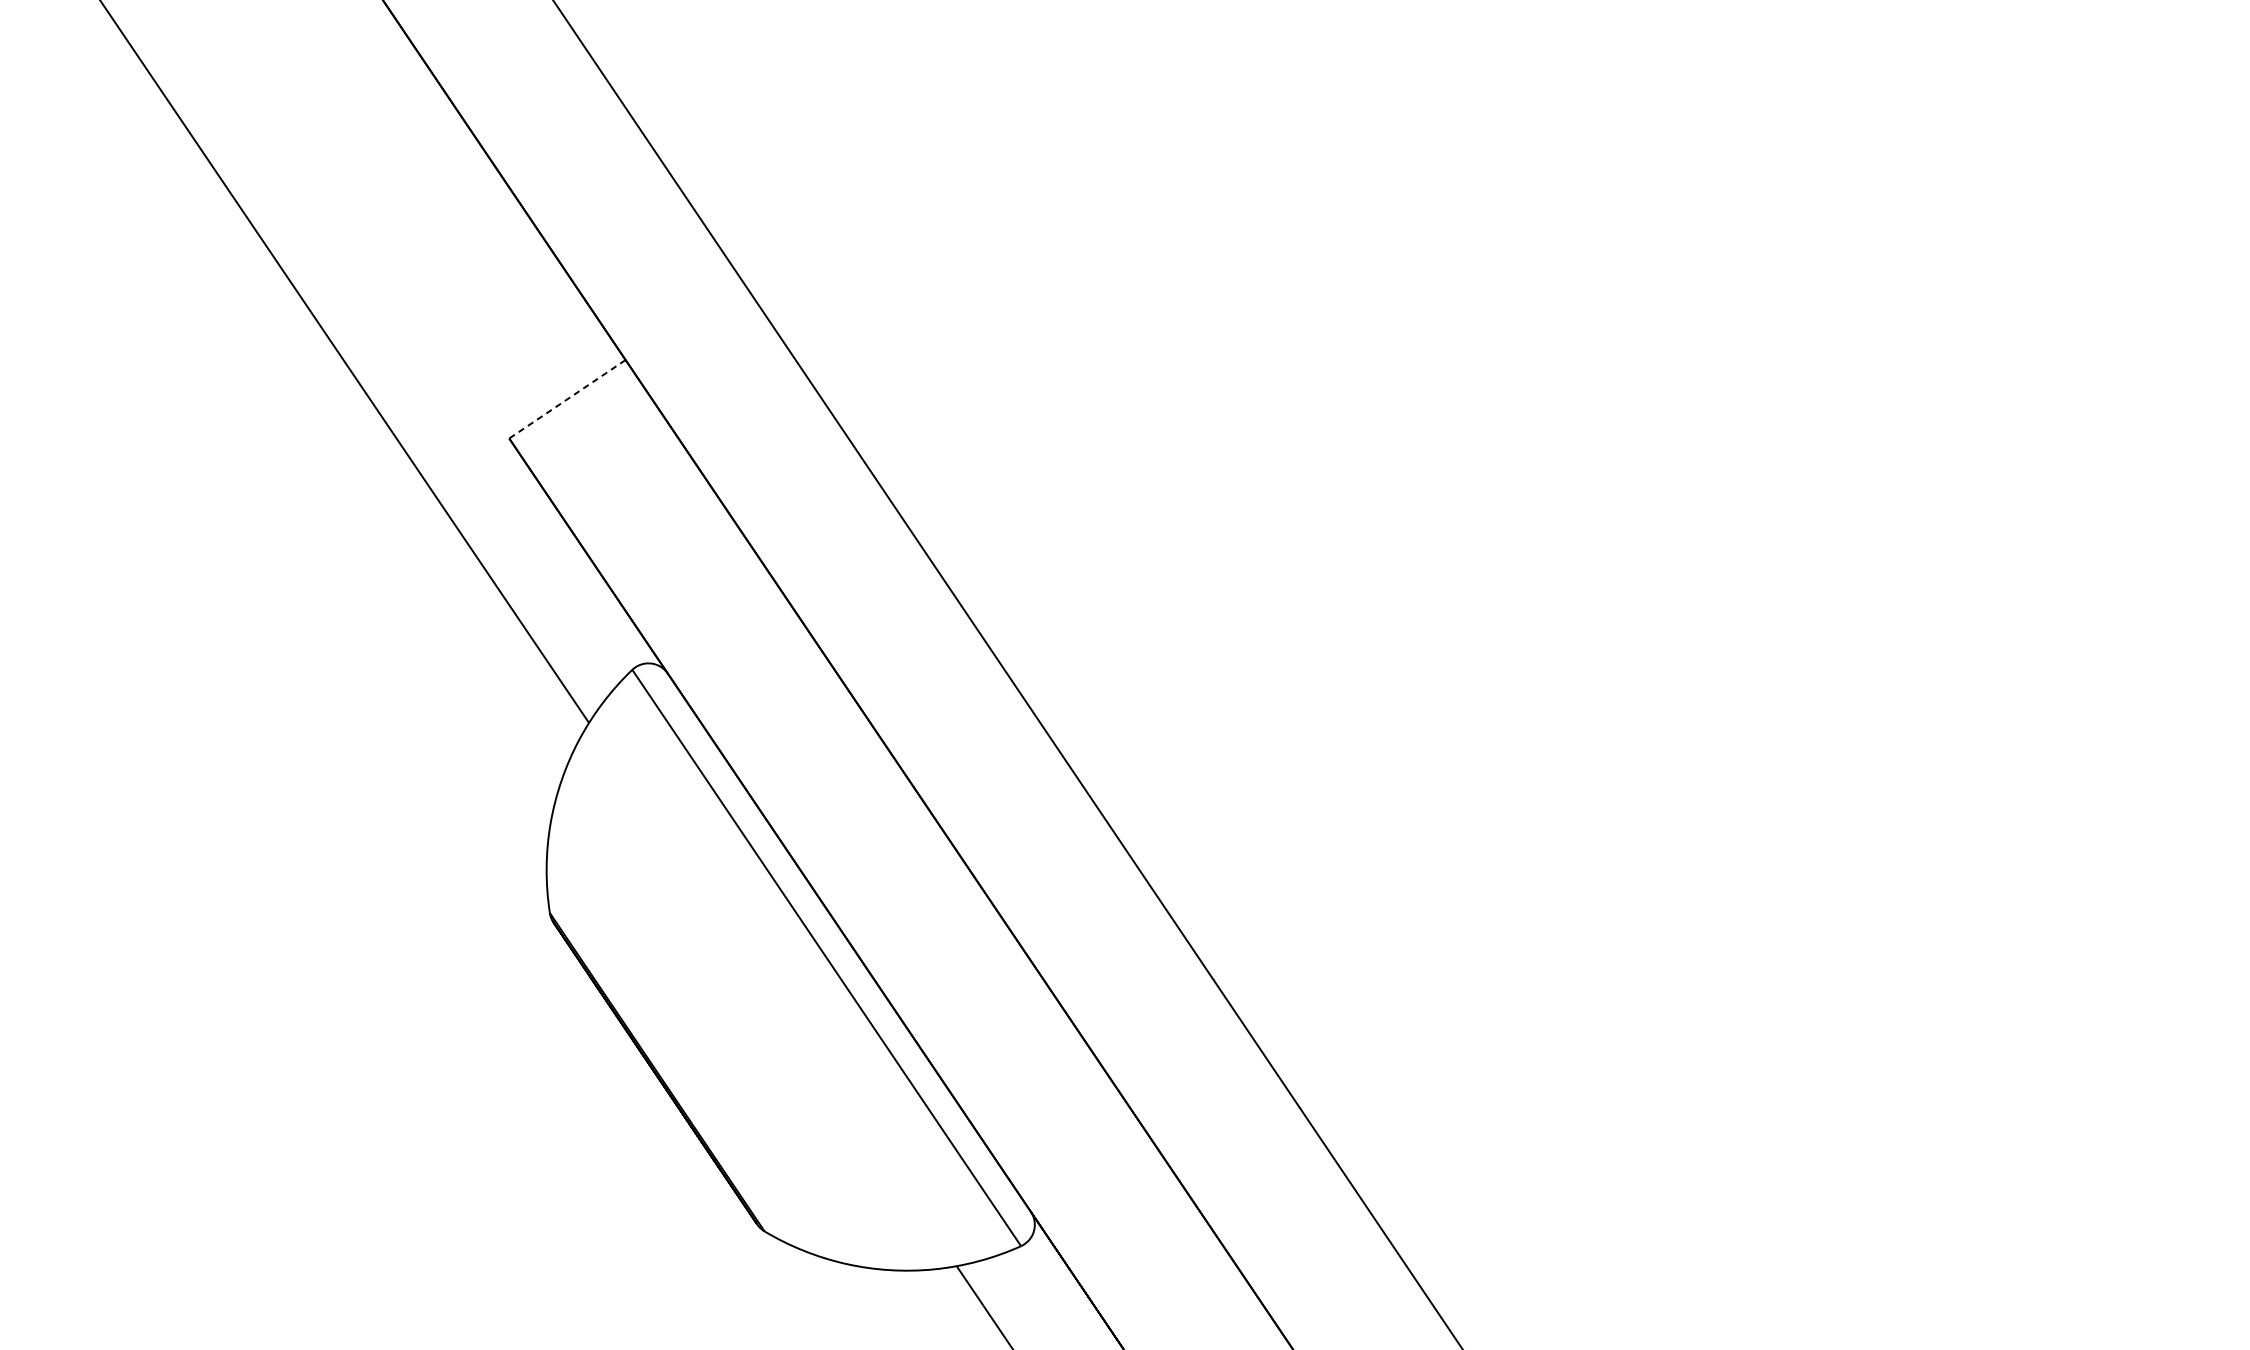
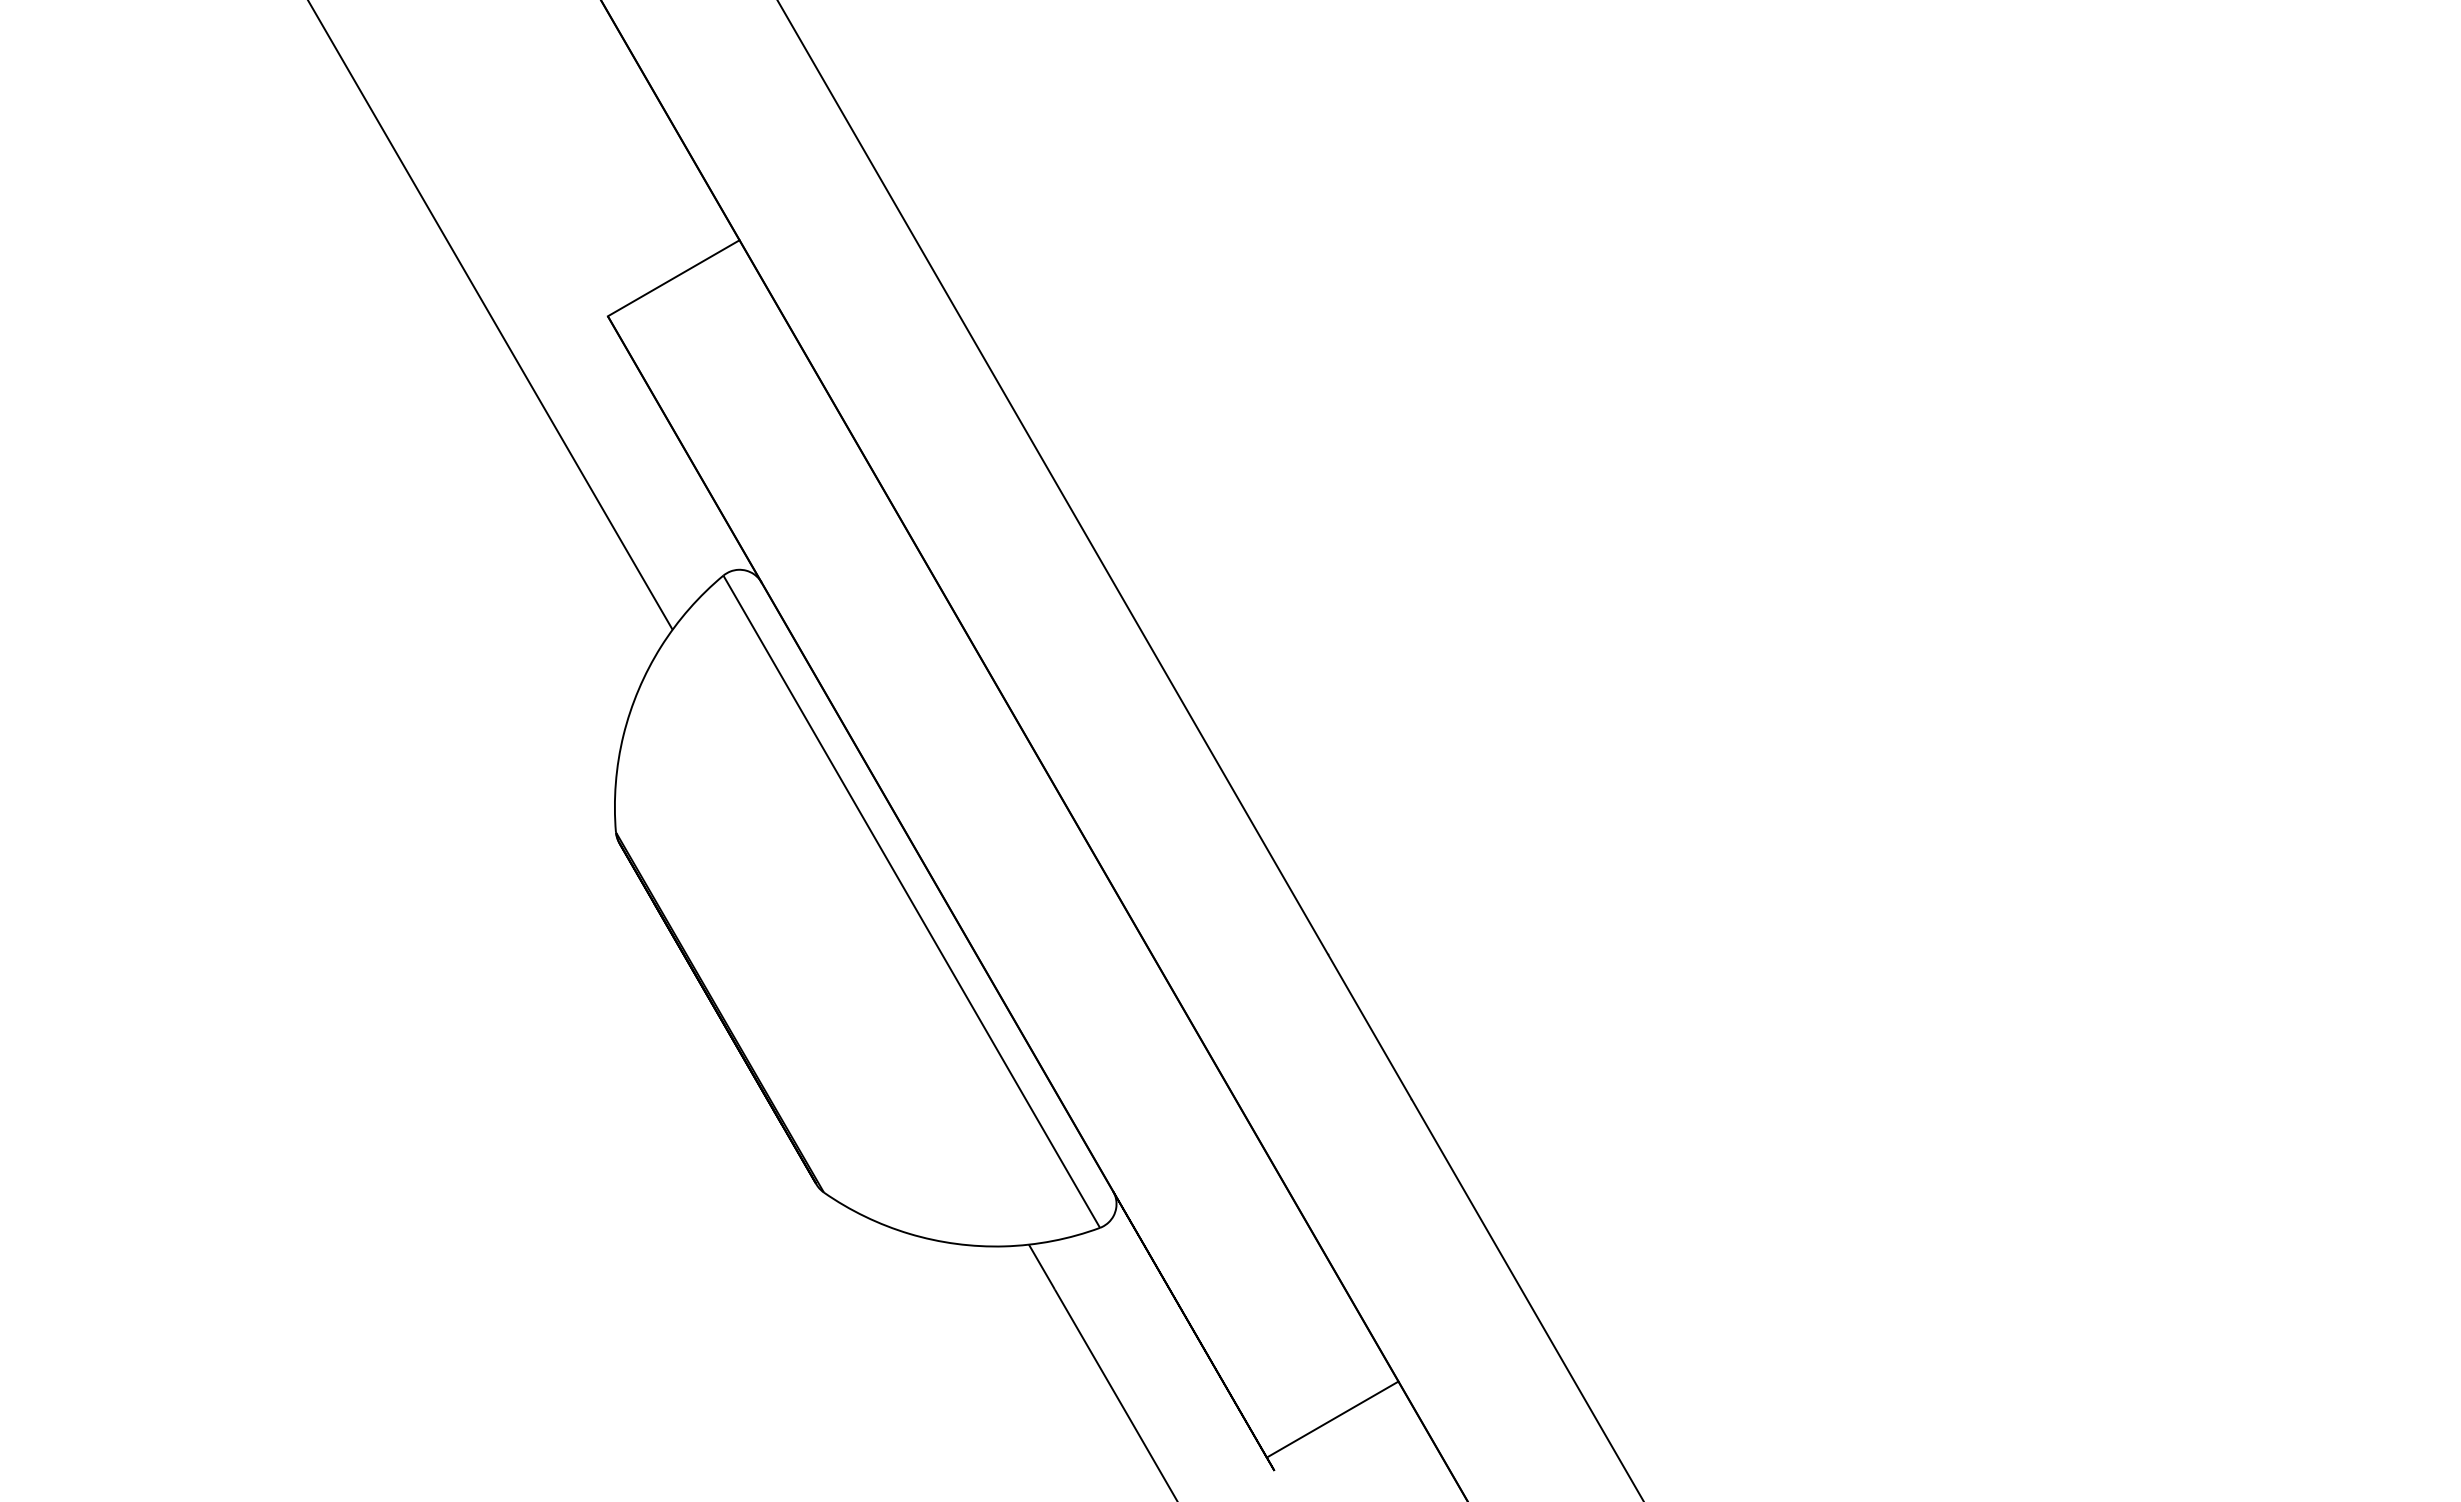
line: (567, 399) -> (673, 278), dashed -> solid

